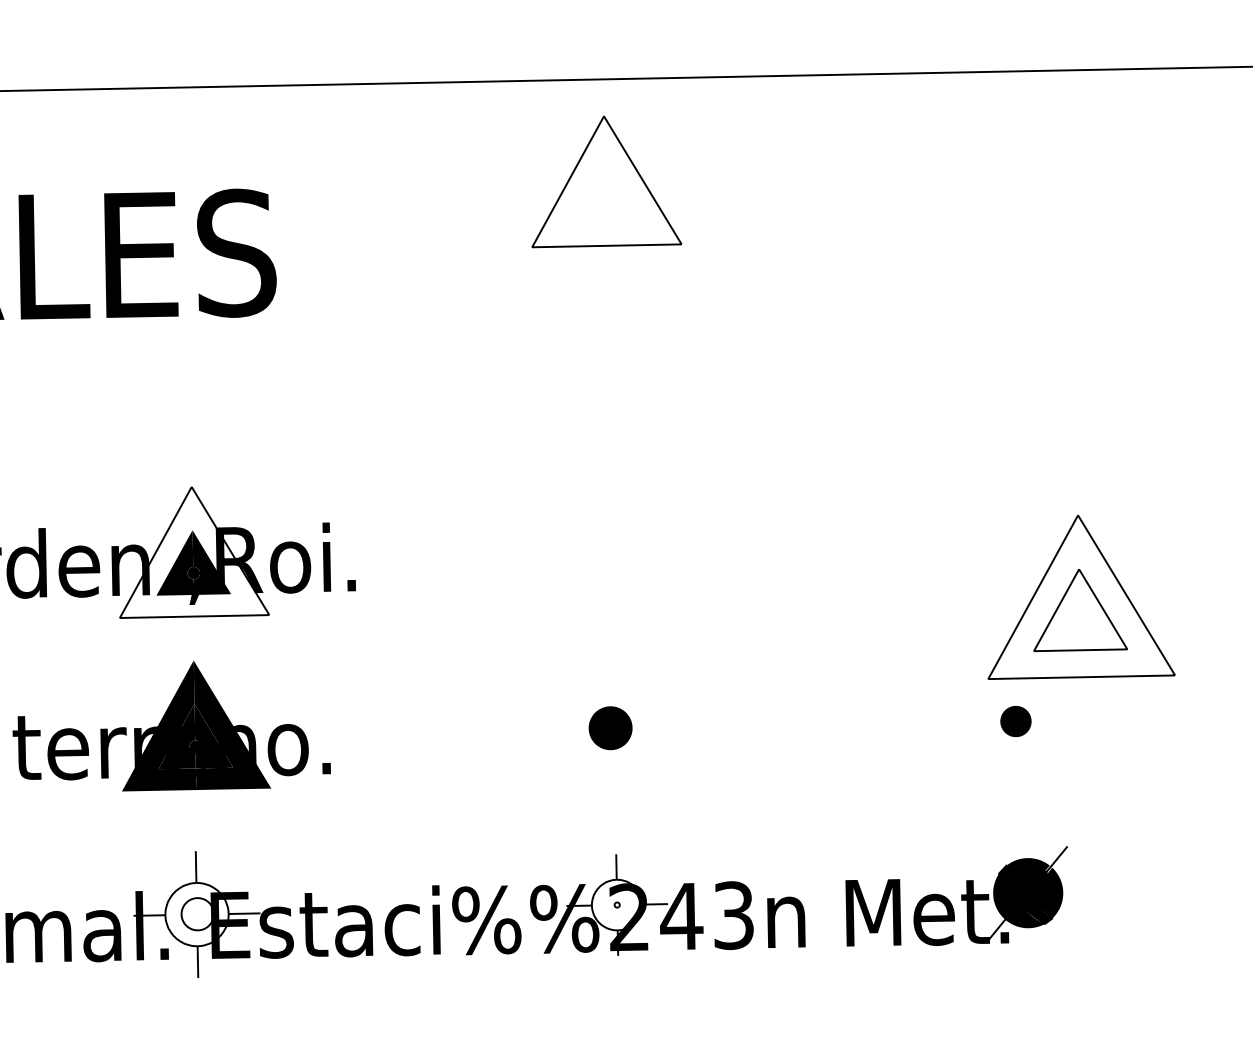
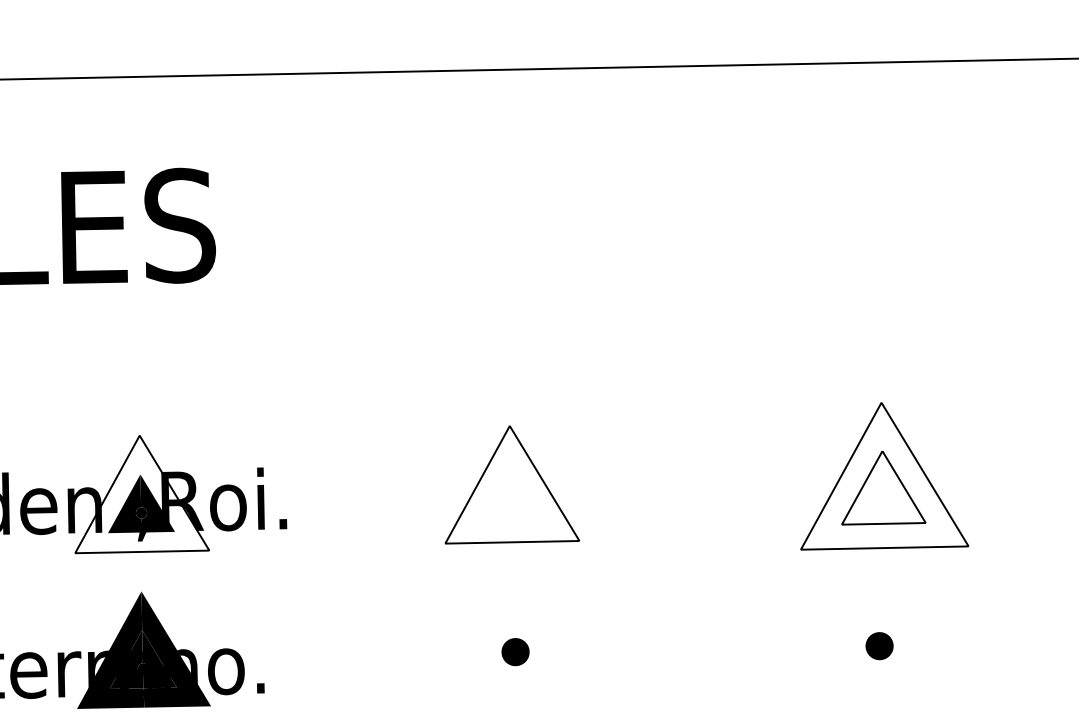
part: (606, 181) -> (512, 484), moved
part: (1081, 596) -> (884, 475), moved
part: (609, 727) -> (514, 651), size x0.71

